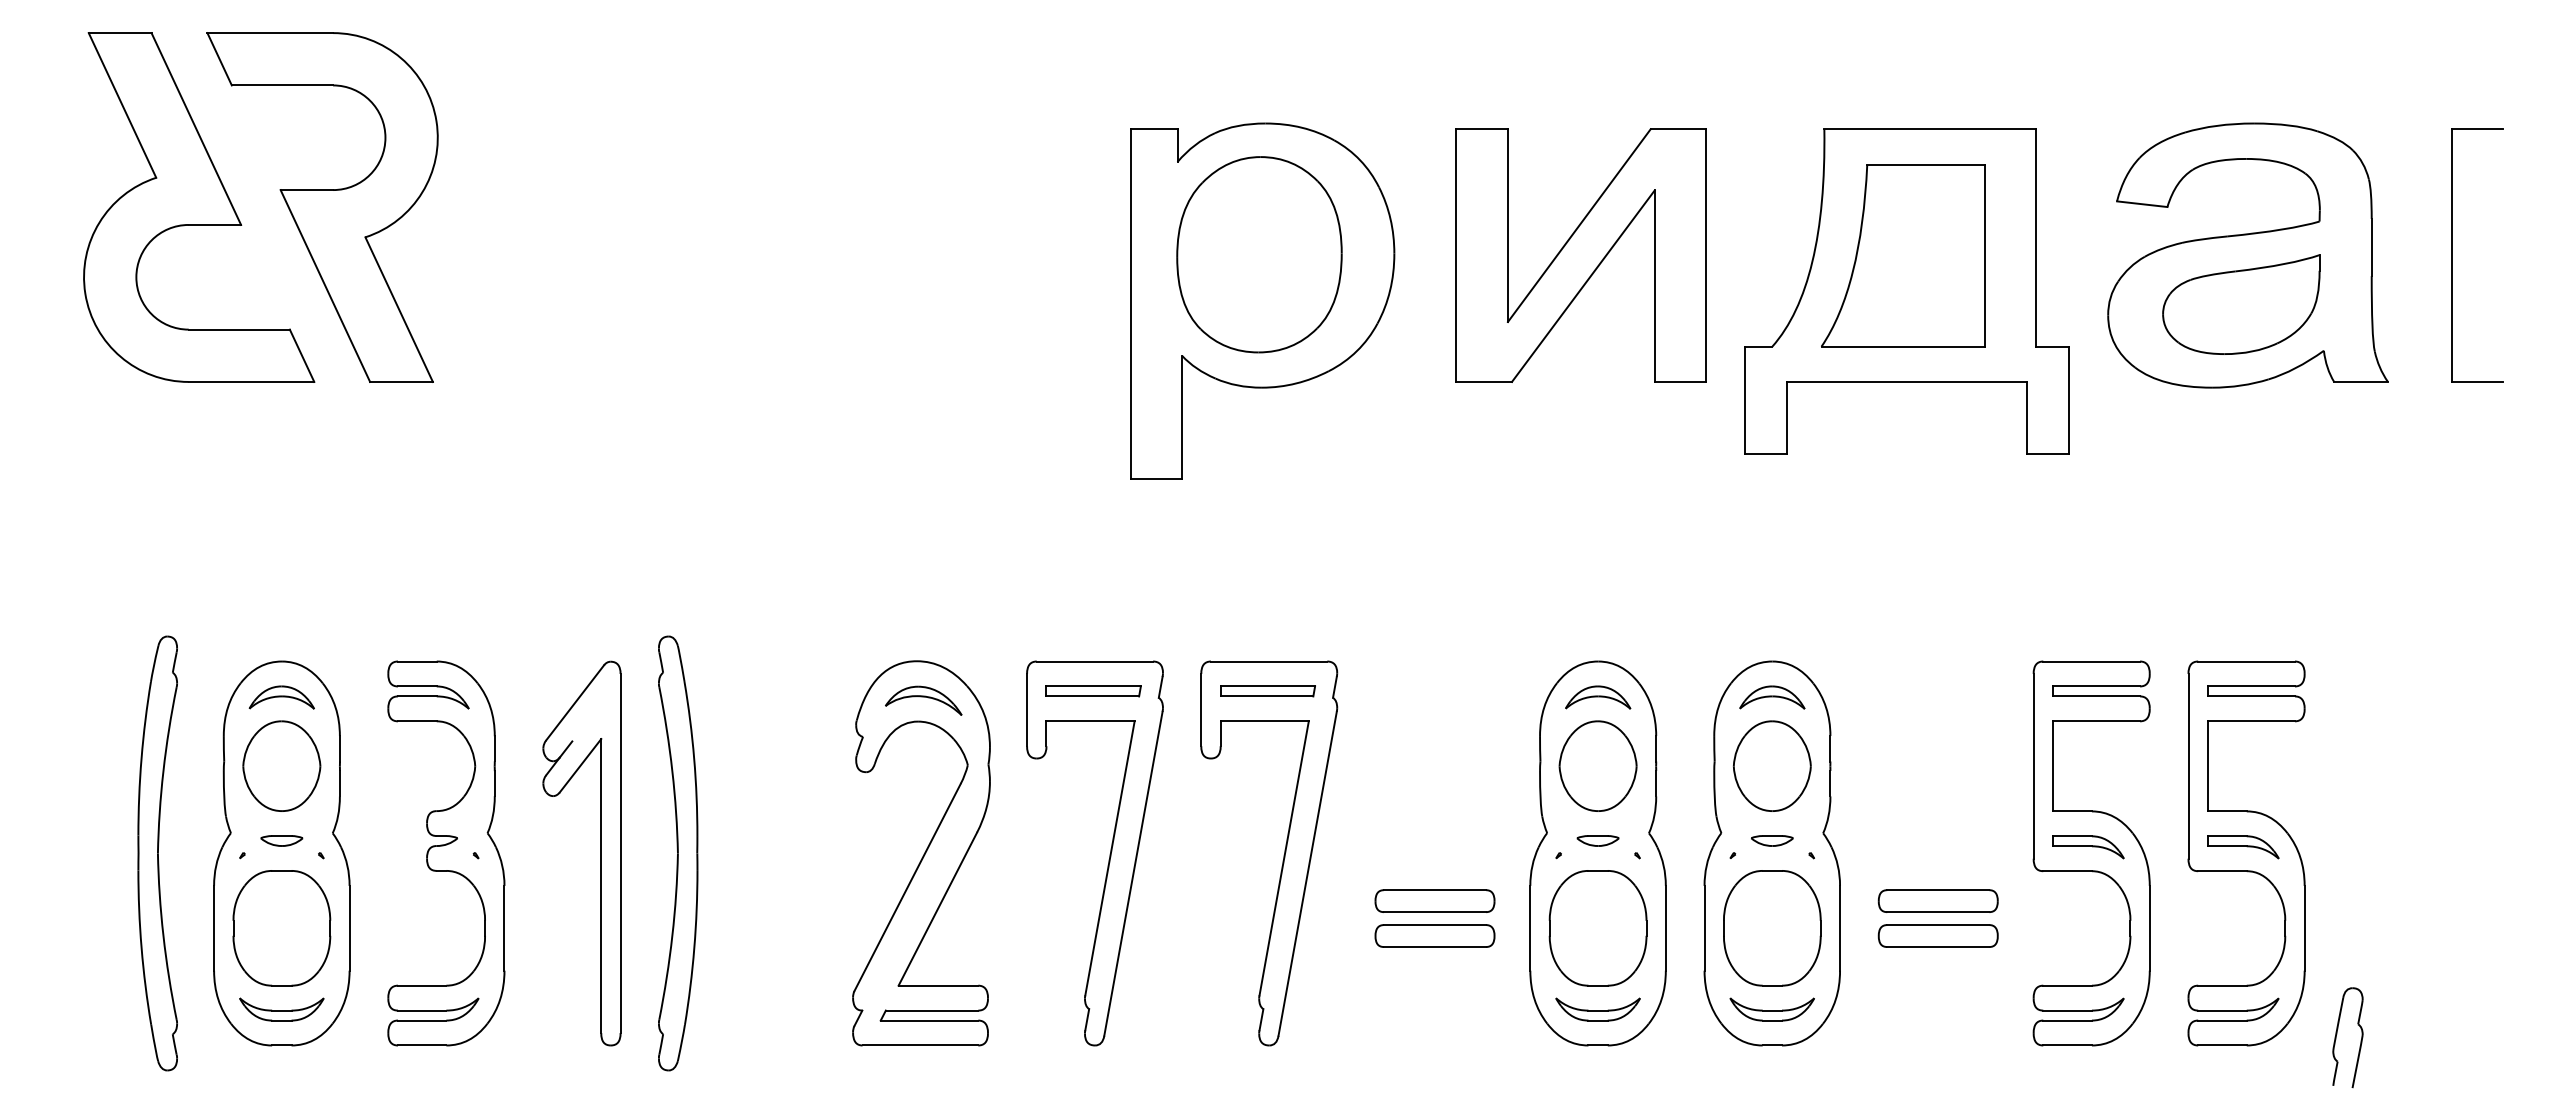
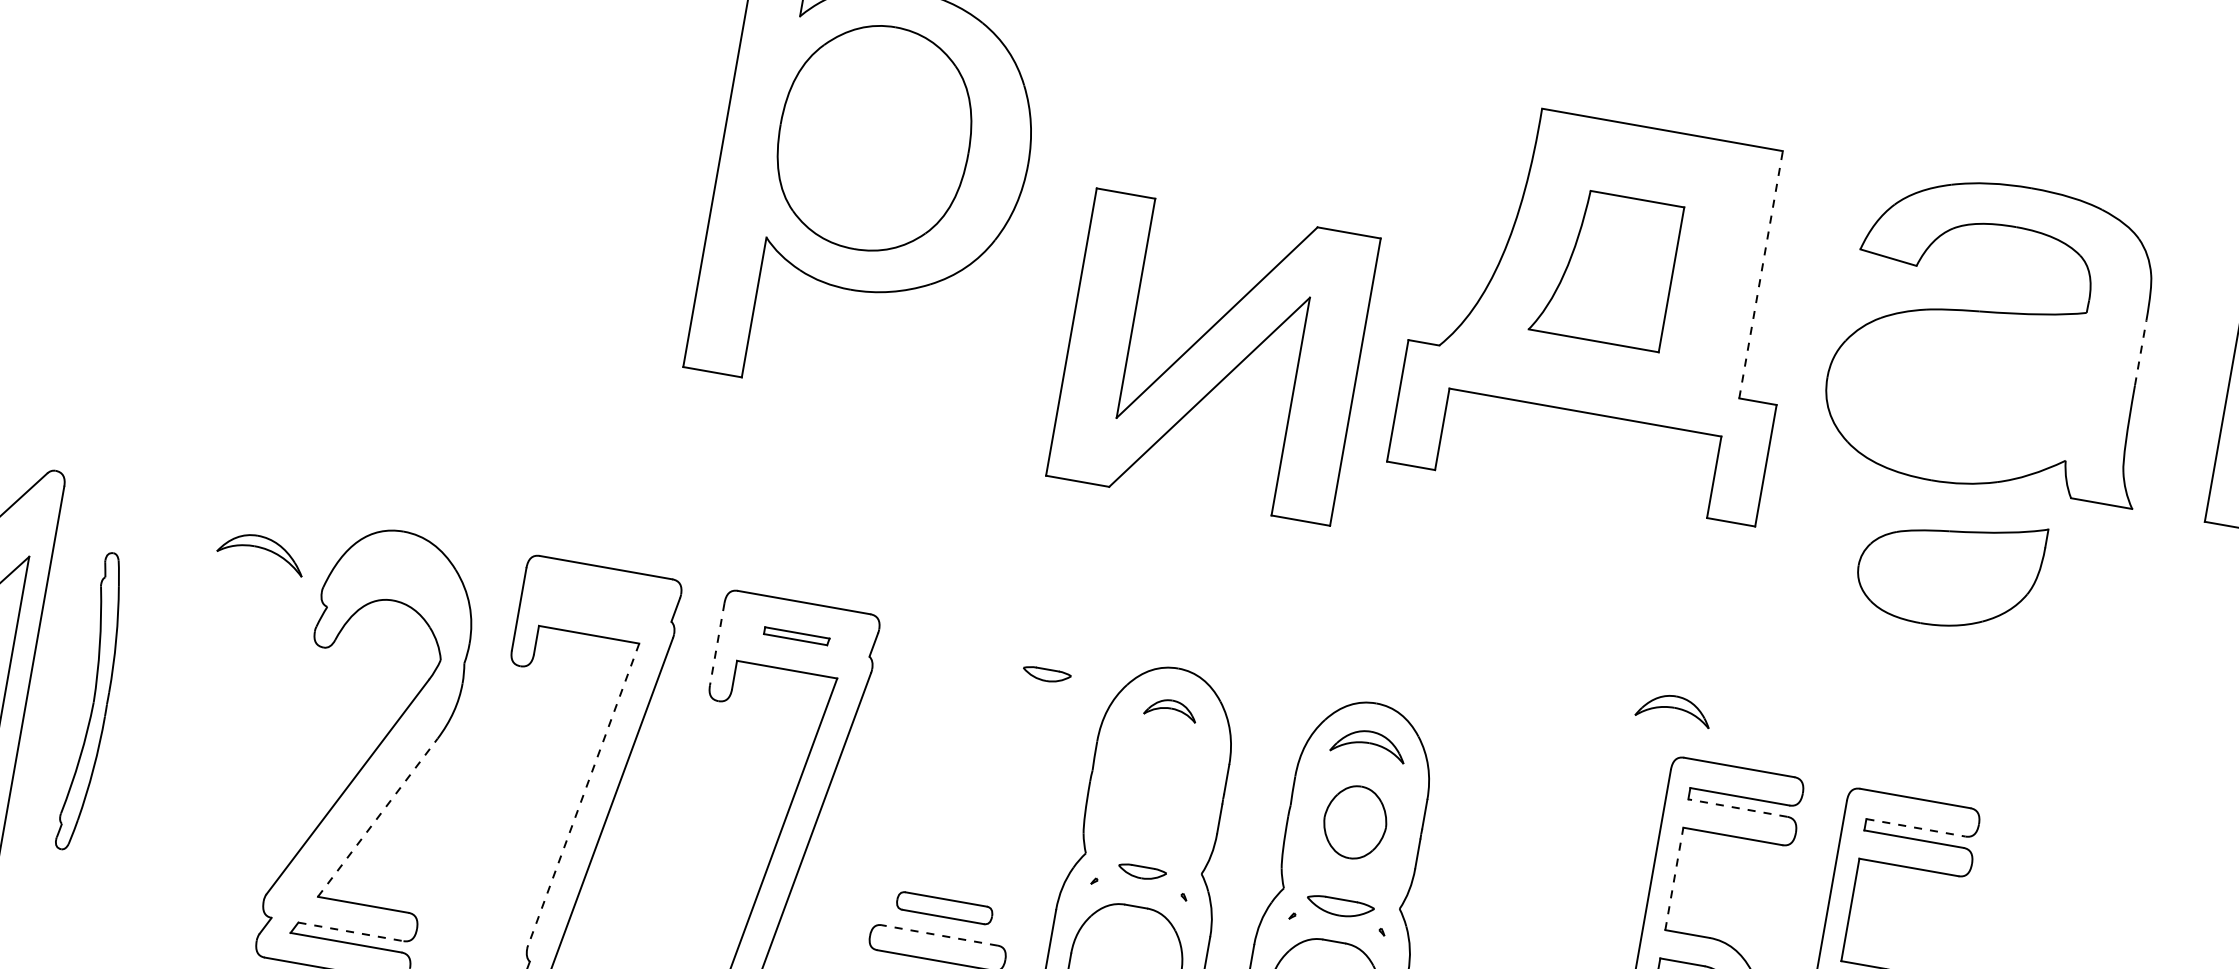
line: (2036, 237) -> (1761, 274), solid -> dashed
line: (2371, 247) -> (2140, 352), solid -> dashed
part: (1580, 255) -> (1212, 356), moved
part: (1903, 255) -> (1606, 268), size x0.7
part: (2241, 304) -> (1949, 570), moved
part: (2027, 621) -> (1674, 709), added
part: (1486, 686) -> (1046, 674), added
line: (2251, 686) -> (1916, 827), solid -> dashed
part: (1093, 691) -> (598, 601), removed
part: (1267, 691) -> (796, 636), size x0.6
line: (2096, 696) -> (1737, 808), solid -> dashed
part: (1598, 697) -> (1171, 709), size x0.7
part: (923, 700) -> (261, 552), moved
line: (1201, 710) -> (717, 644), solid -> dashed
part: (1597, 765) -> (1156, 786), removed
part: (1772, 765) -> (1355, 821), size x0.7
line: (2053, 765) -> (1675, 878), solid -> dashed
part: (1772, 840) -> (1340, 906), size x1.4
part: (678, 853) -> (94, 702), size x0.6
line: (1109, 858) -> (583, 794), solid -> dashed
part: (1434, 900) -> (944, 907), size x0.7
line: (937, 909) -> (377, 818), solid -> dashed
line: (1434, 925) -> (939, 935), solid -> dashed
line: (932, 1010) -> (351, 931), solid -> dashed

